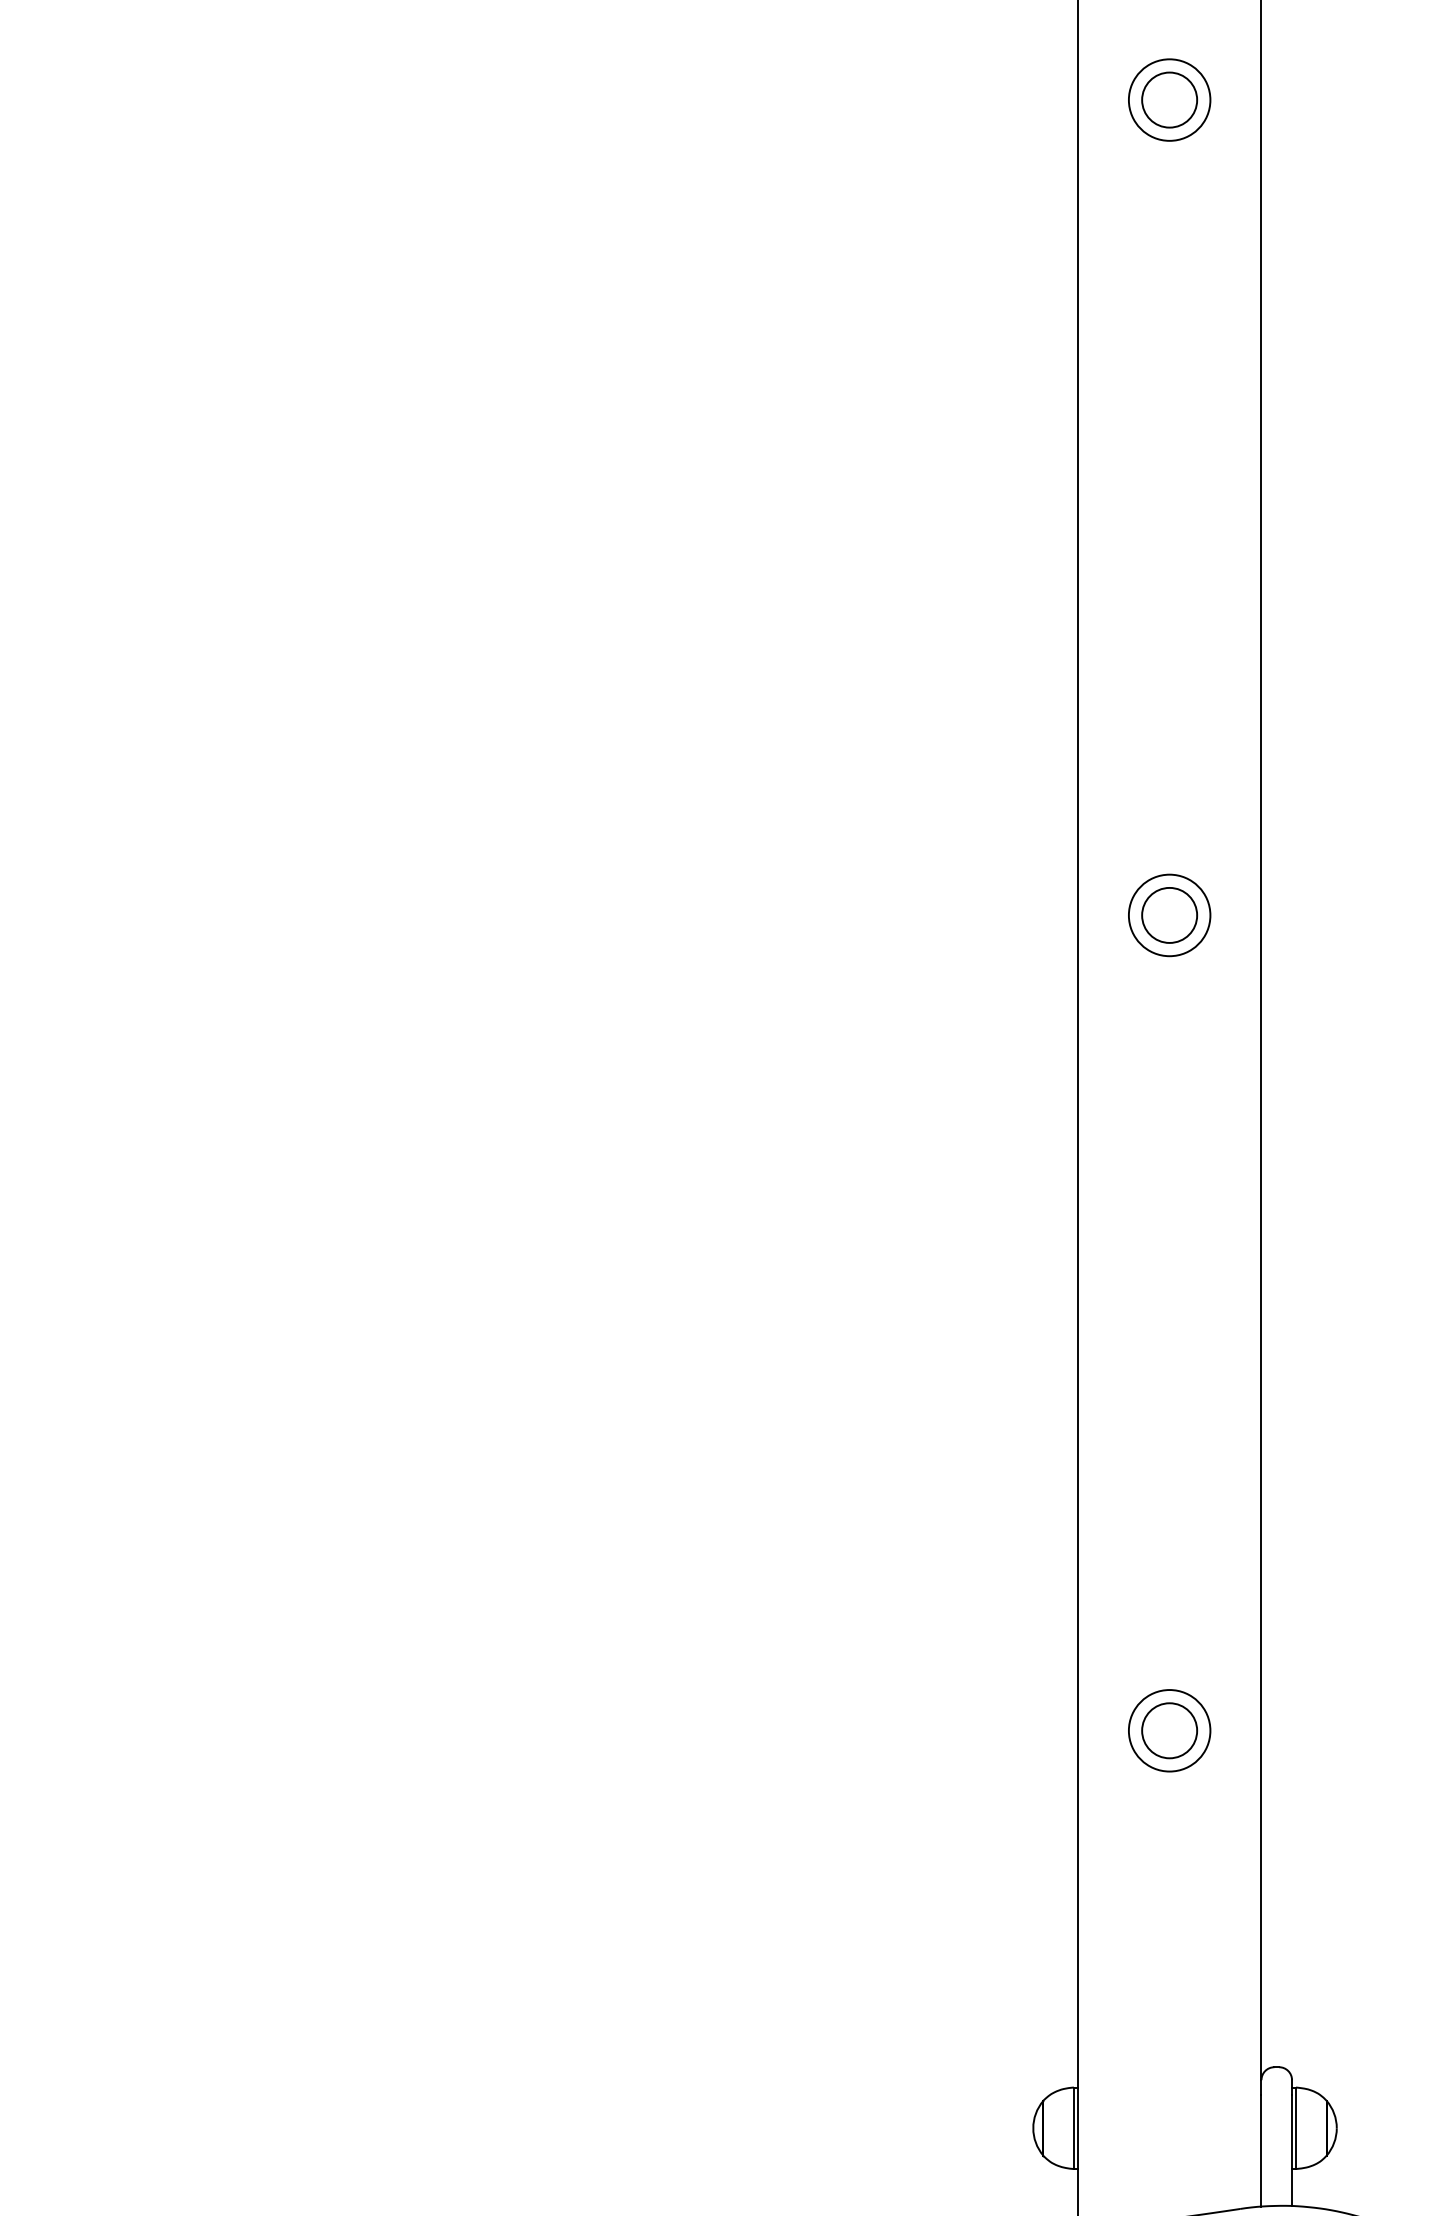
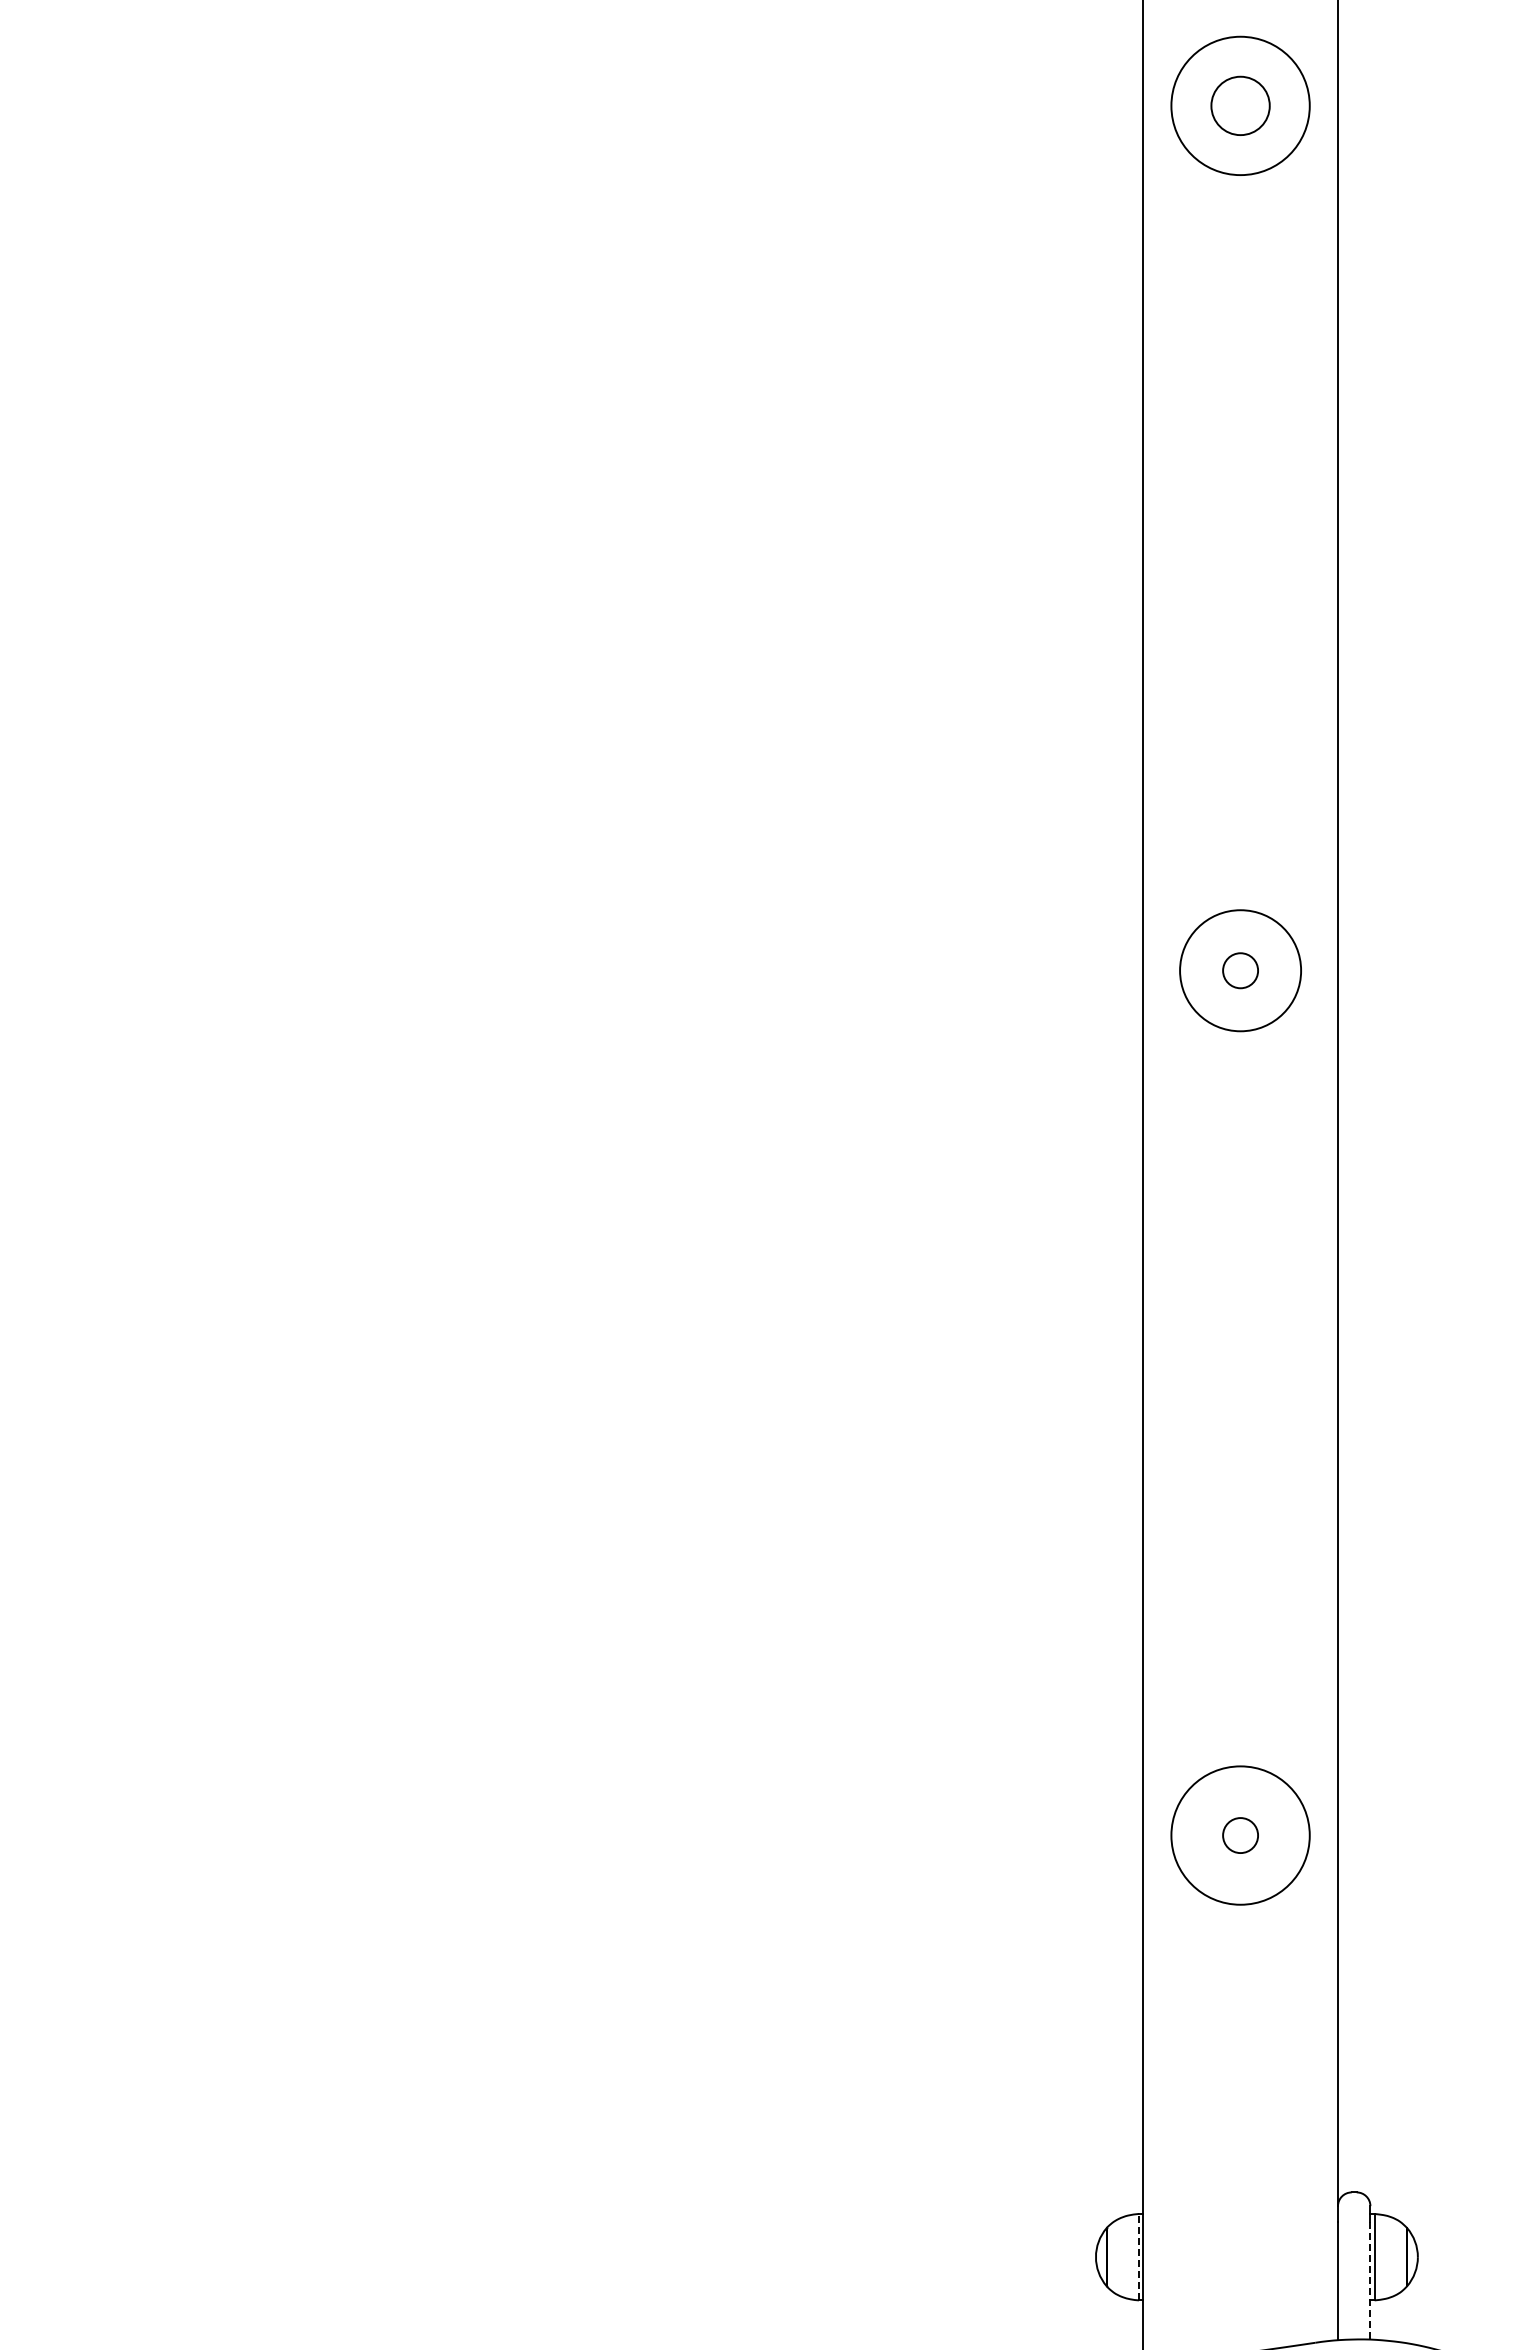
circle: (1169, 99) -> (1240, 105), size x1.6
circle: (1169, 915) -> (1240, 970), size x0.6
circle: (1169, 915) -> (1240, 970), size x1.4
circle: (1169, 1730) -> (1240, 1835), size x0.6
circle: (1169, 1730) -> (1240, 1835), size x1.6
line: (1073, 2127) -> (1138, 2256), solid -> dashed
line: (1292, 2150) -> (1370, 2280), solid -> dashed

